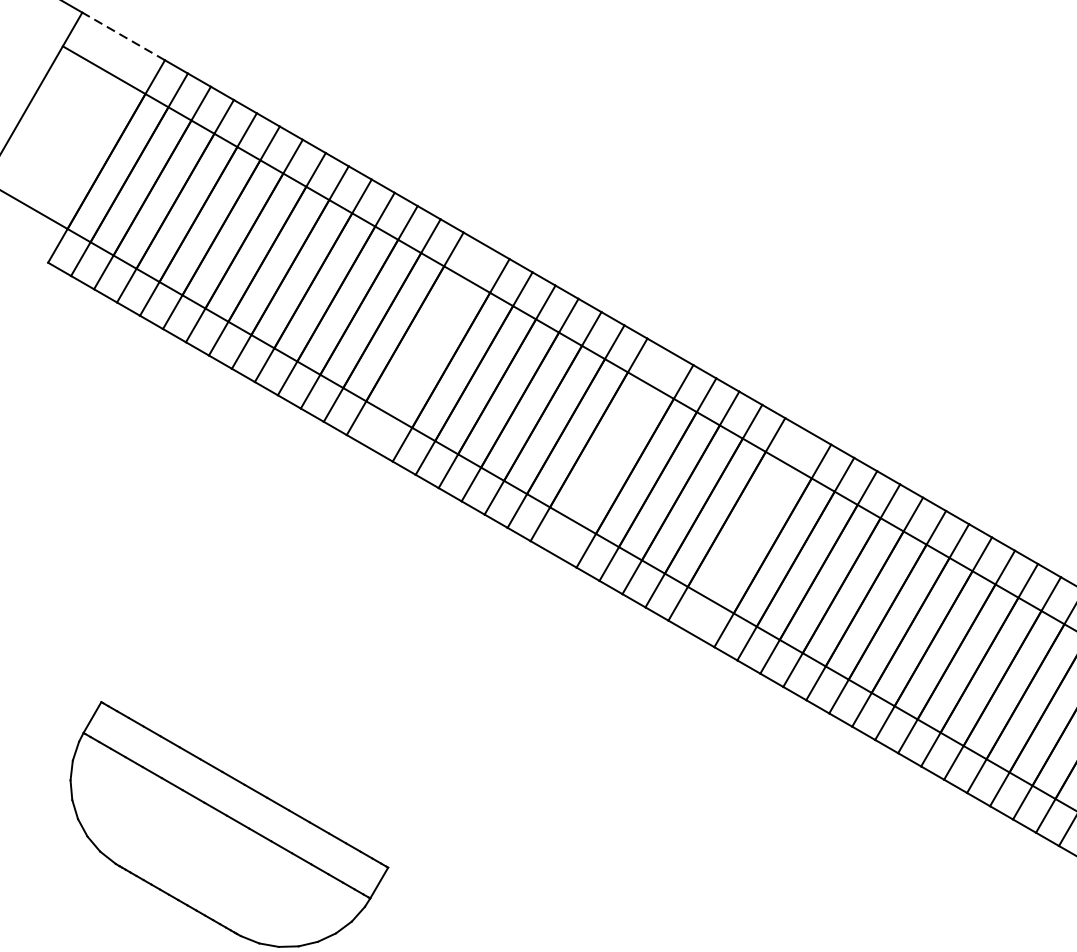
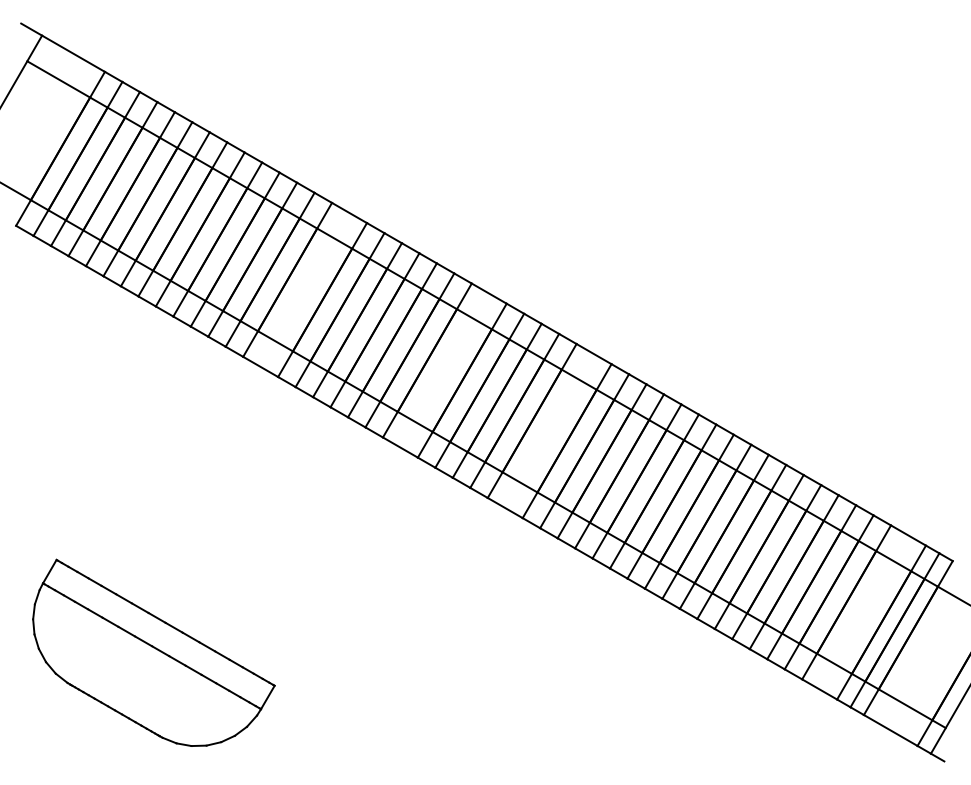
line: (123, 36) -> (73, 53), dashed -> solid

